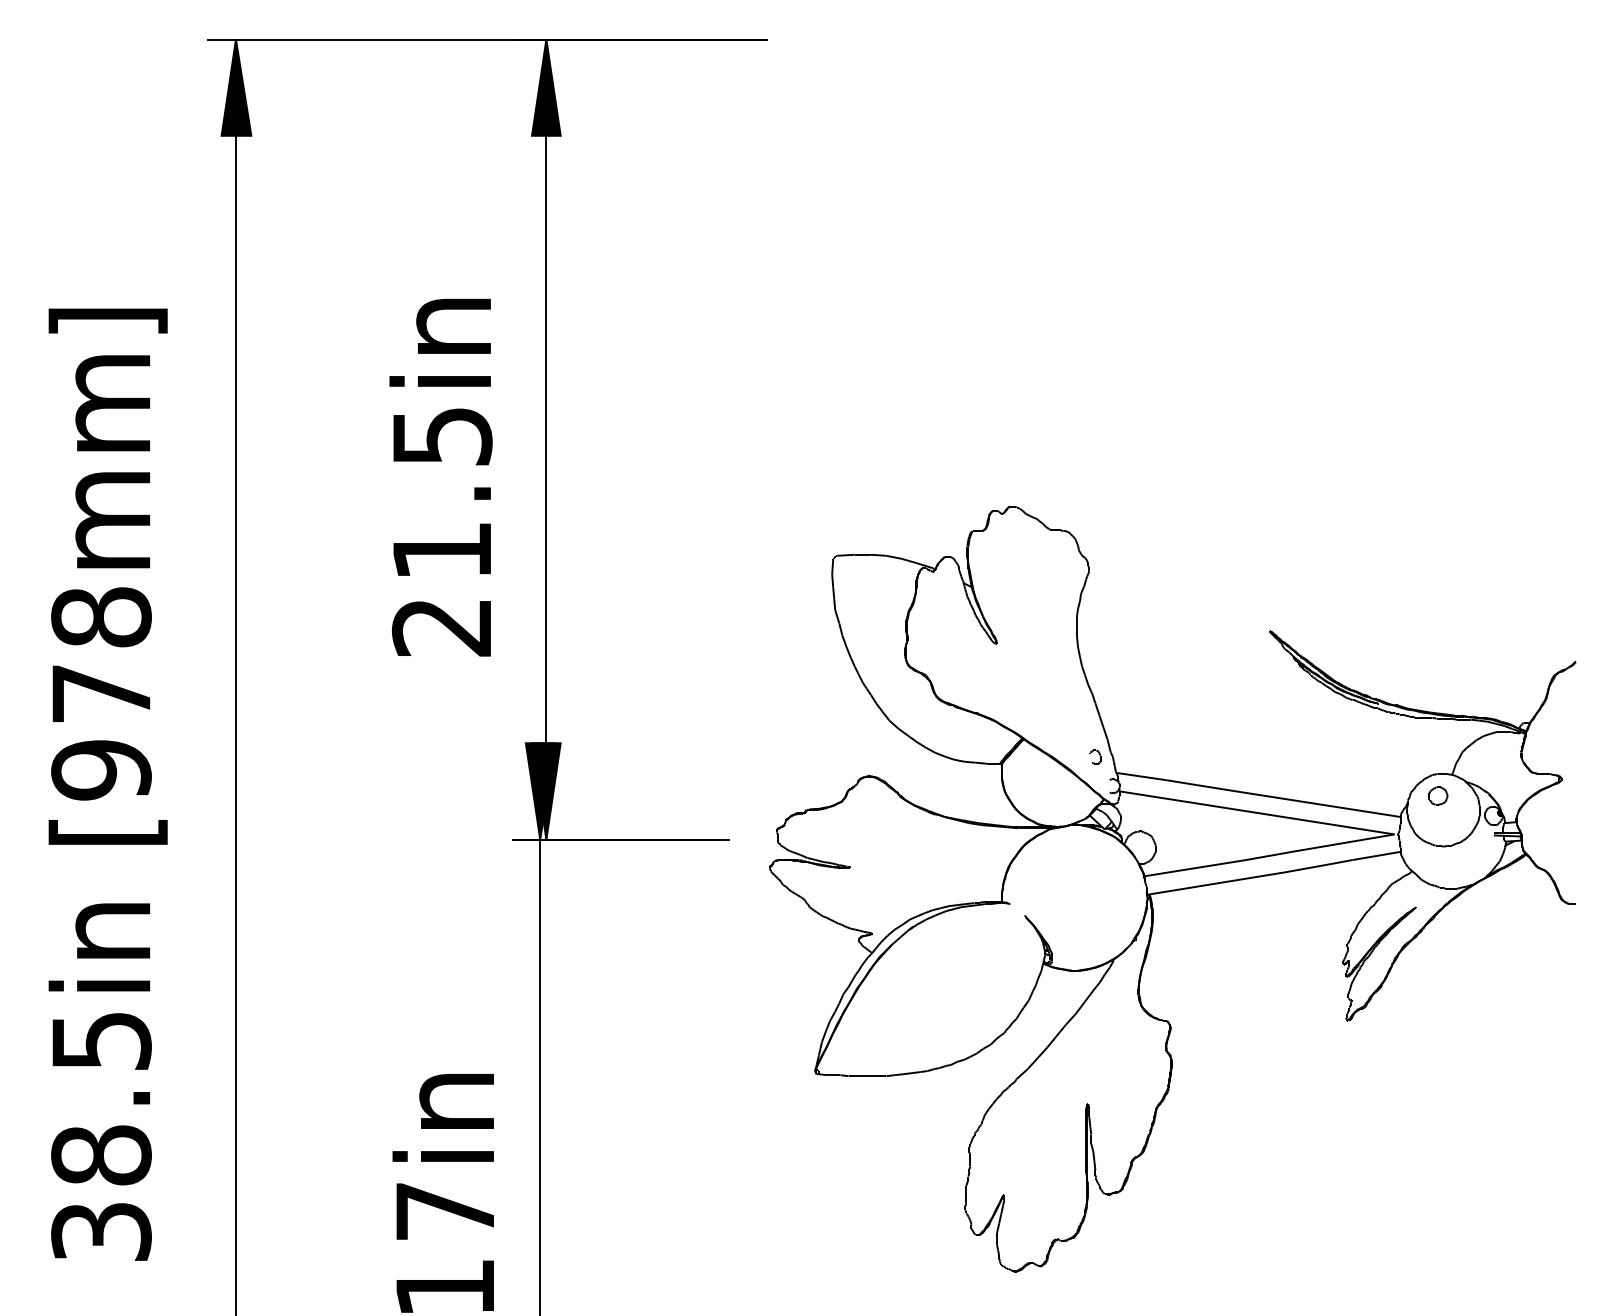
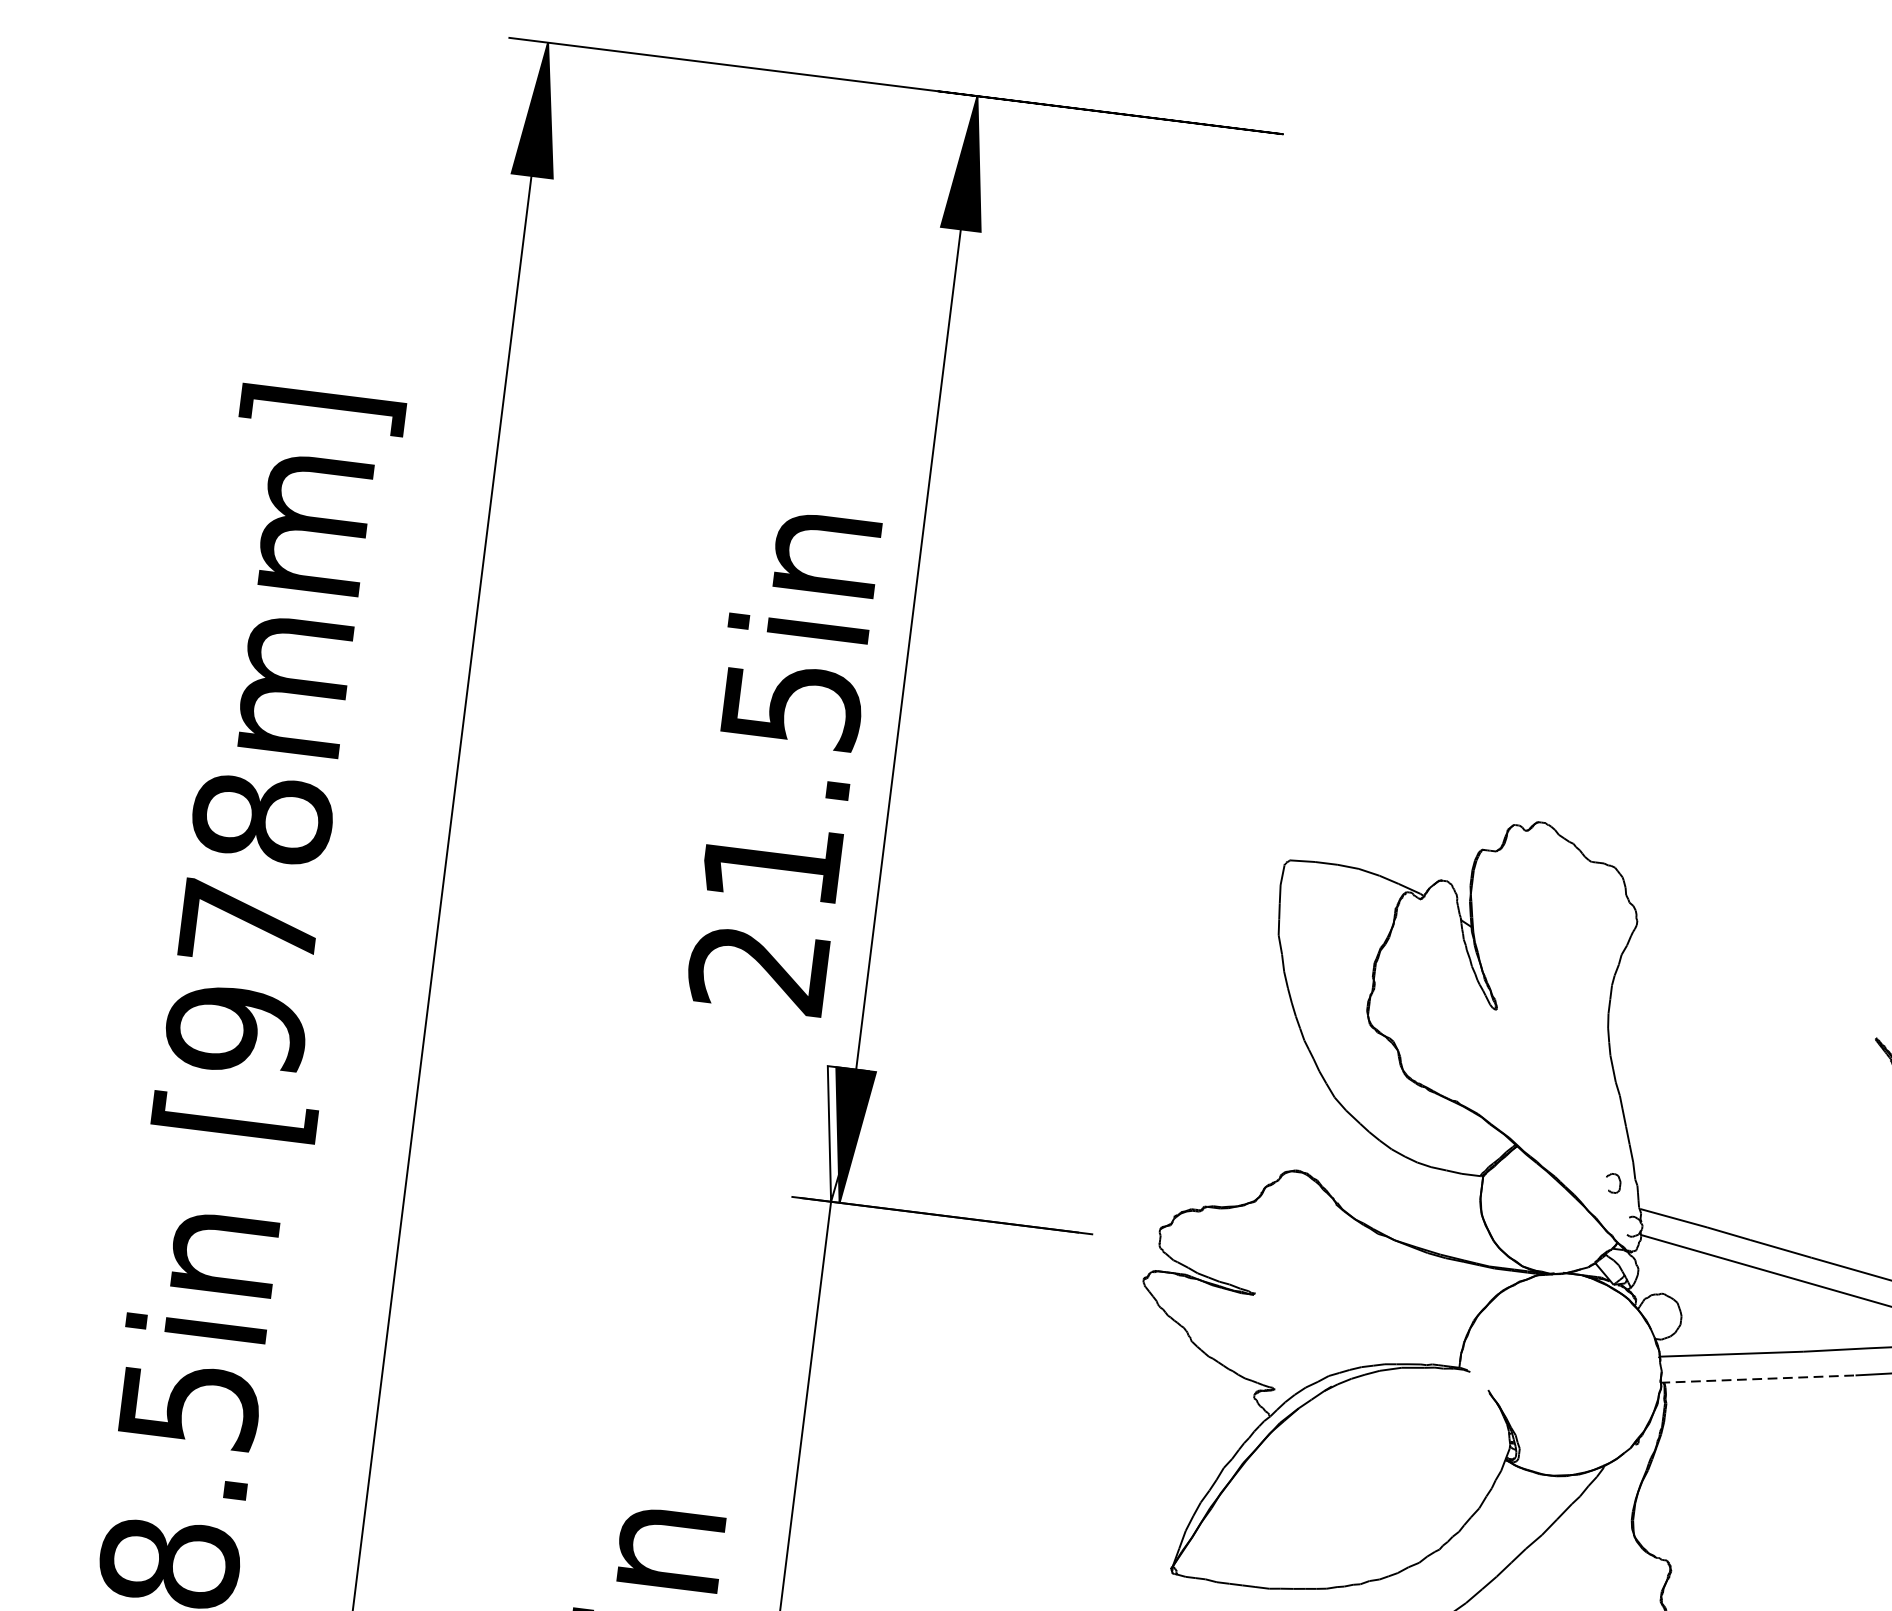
text: (440, 477) -> (782, 761), moved
fill: (540, 791) -> (839, 1135), removed
line: (1216, 883) -> (1758, 1379), solid -> dashed

